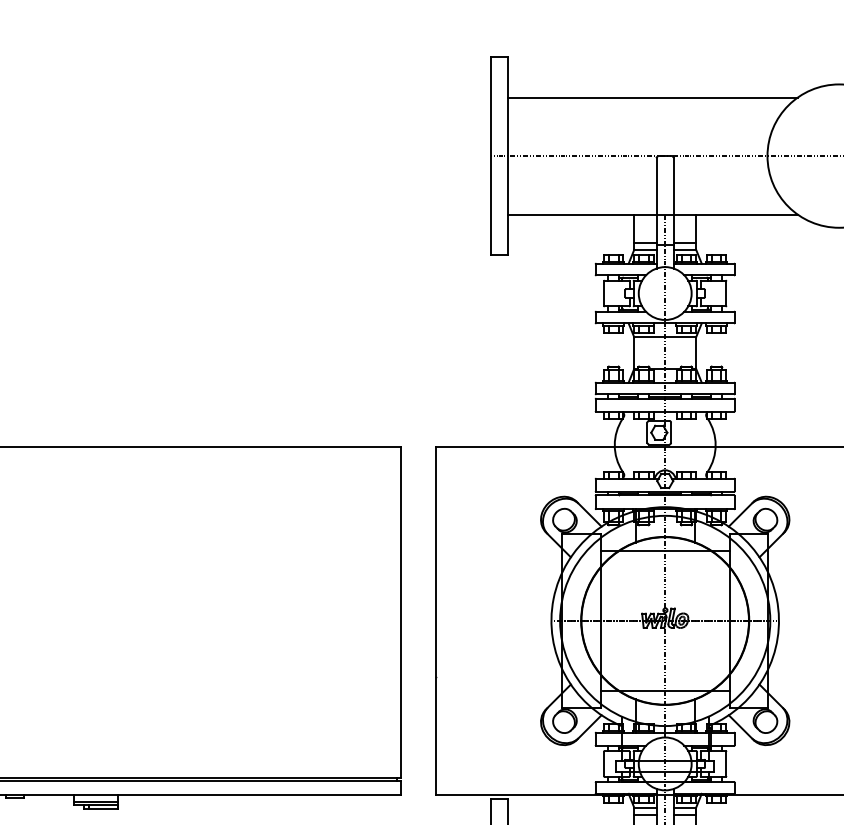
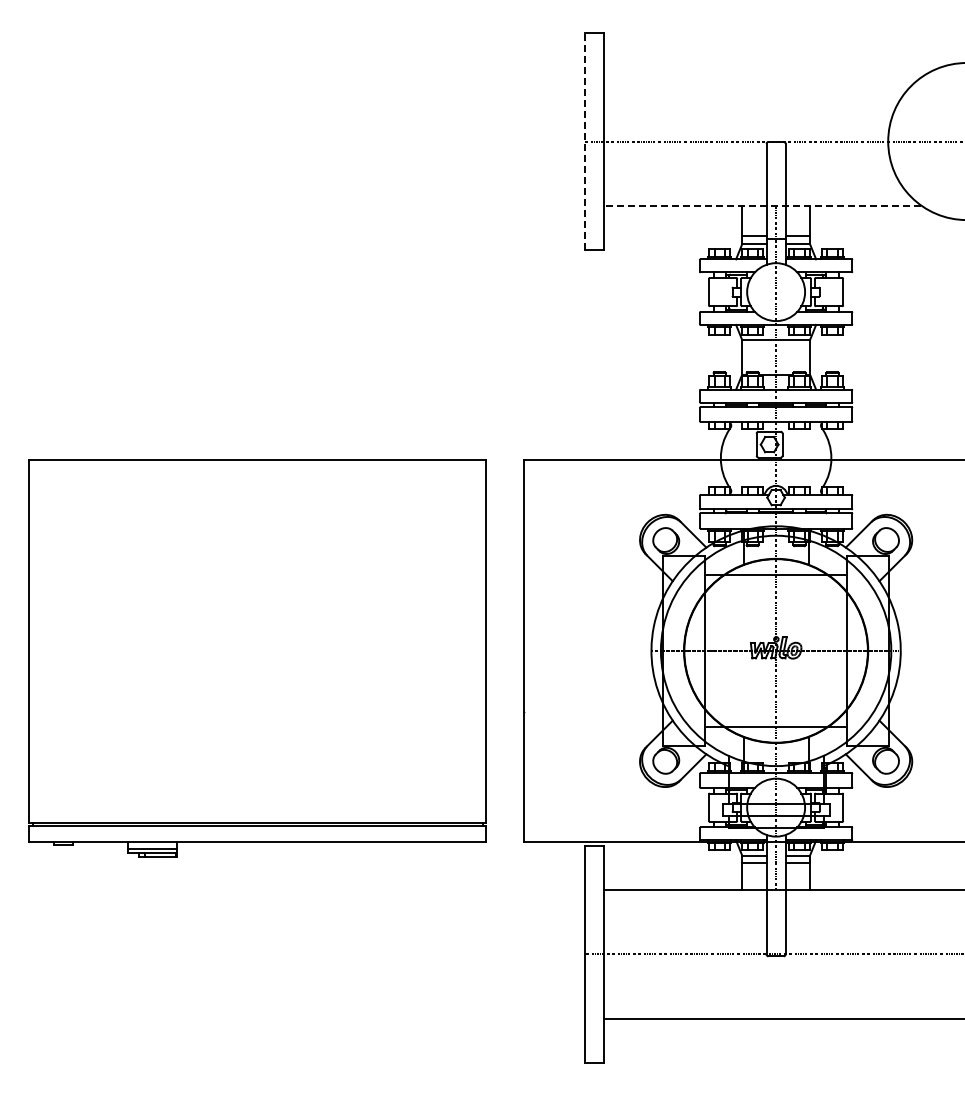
line: (652, 97) -> (762, 77), removed
line: (491, 156) -> (585, 141), solid -> dashed
line: (652, 214) -> (762, 205), solid -> dashed

